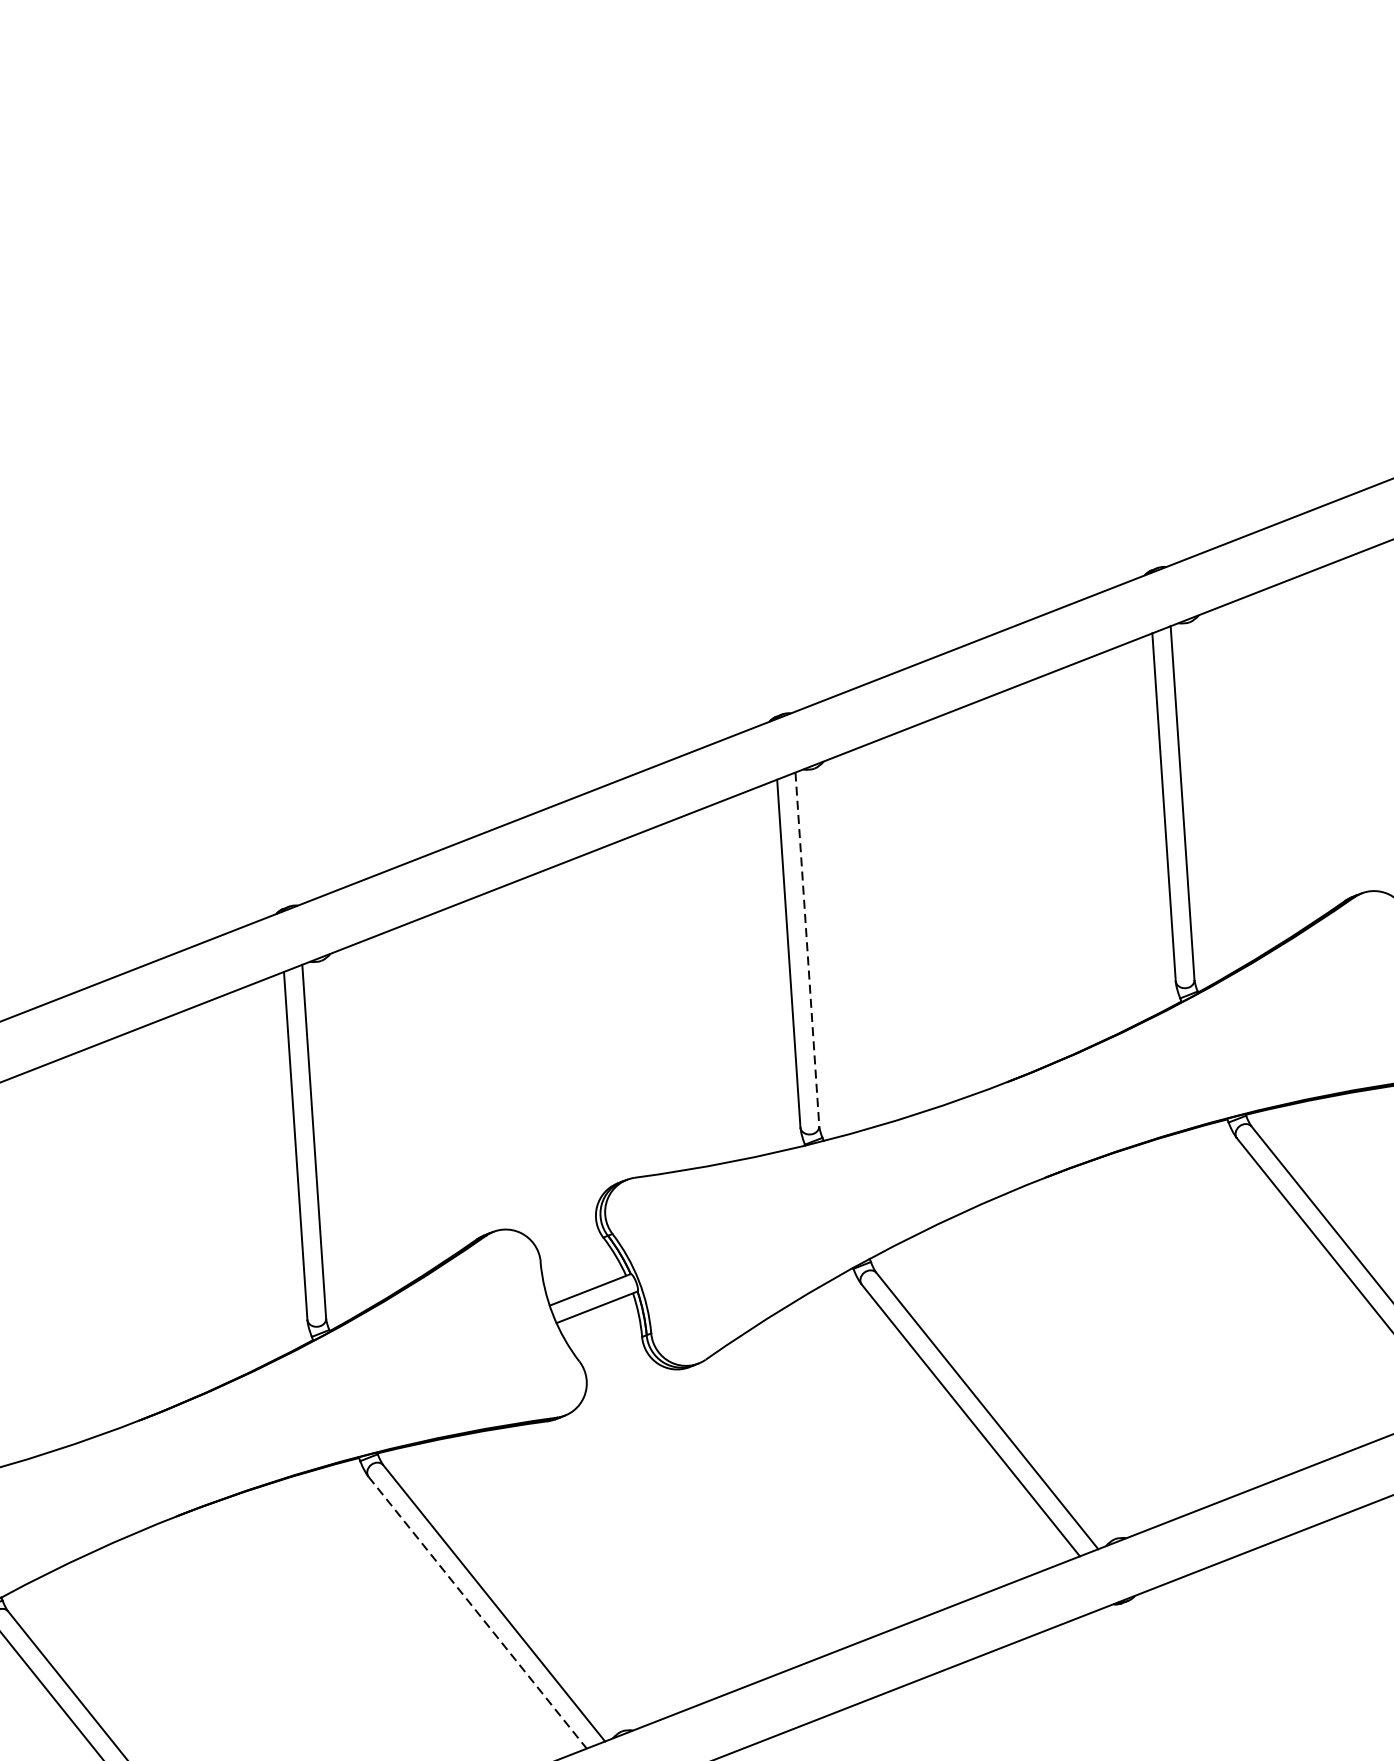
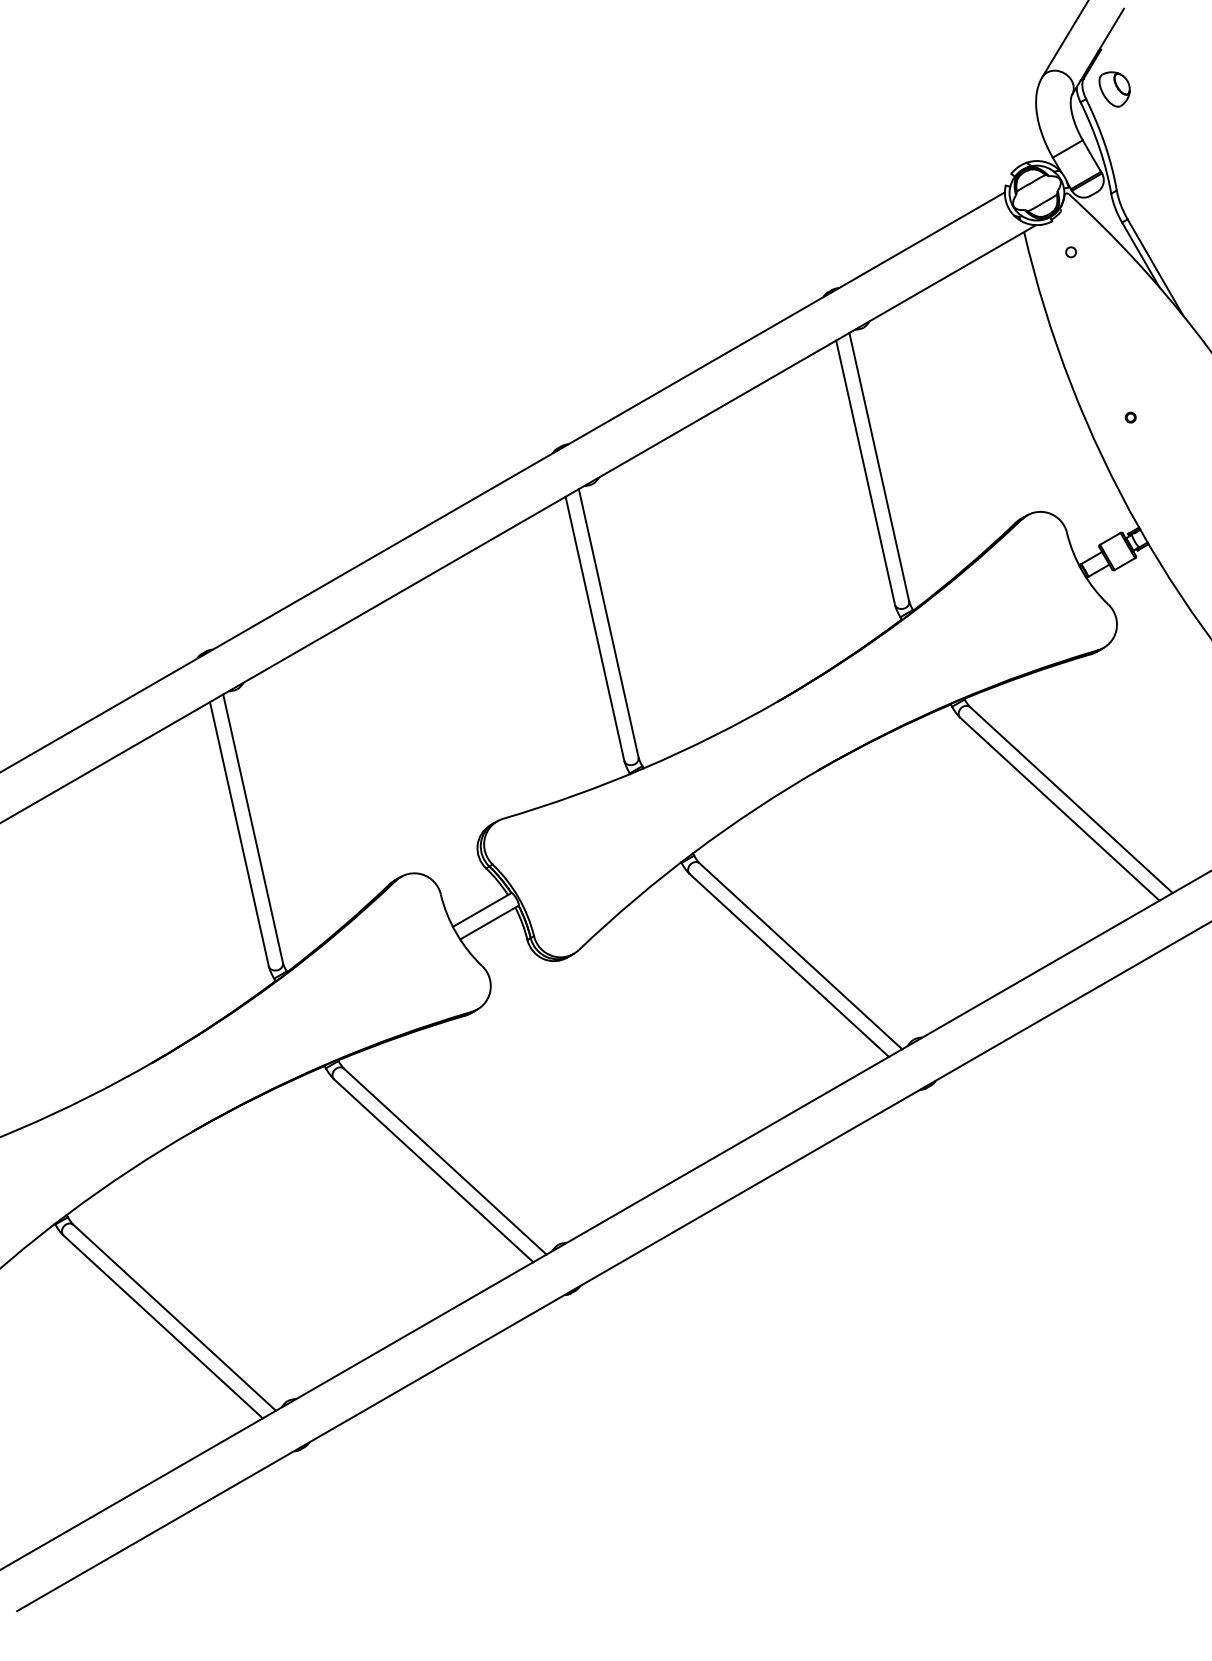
line: (807, 949) -> (608, 623), dashed -> solid
line: (478, 1613) -> (434, 1171), dashed -> solid

